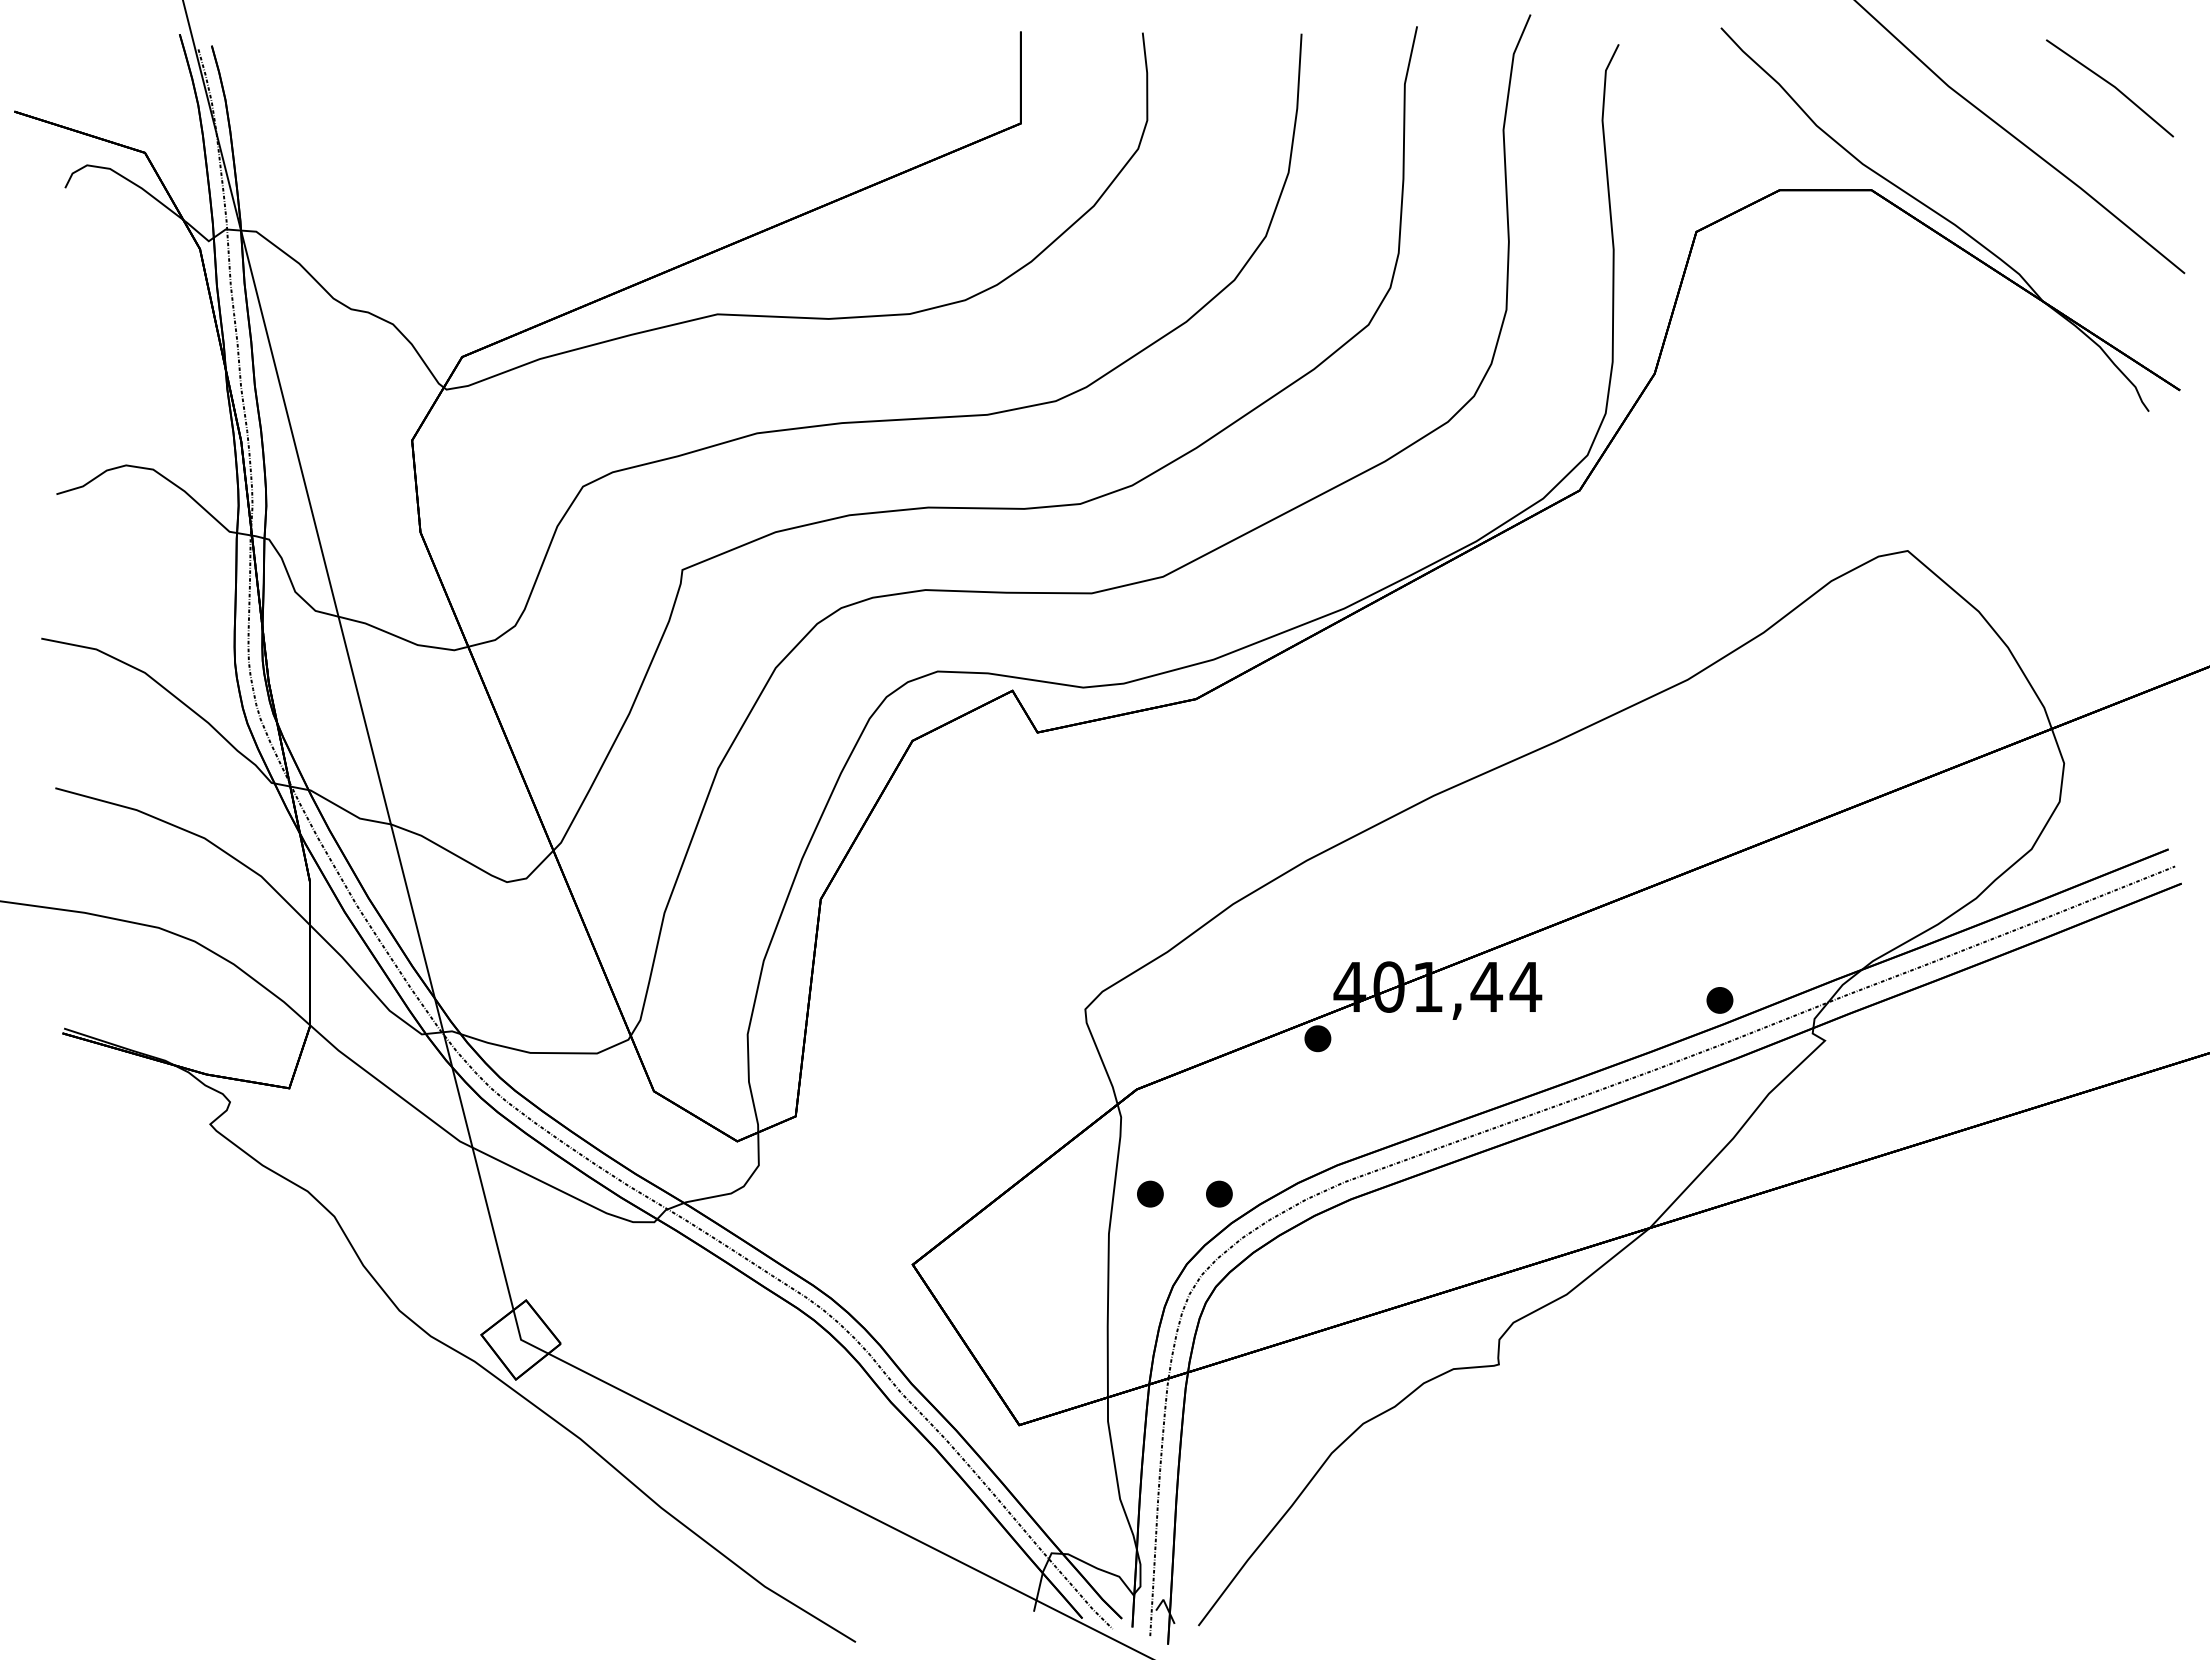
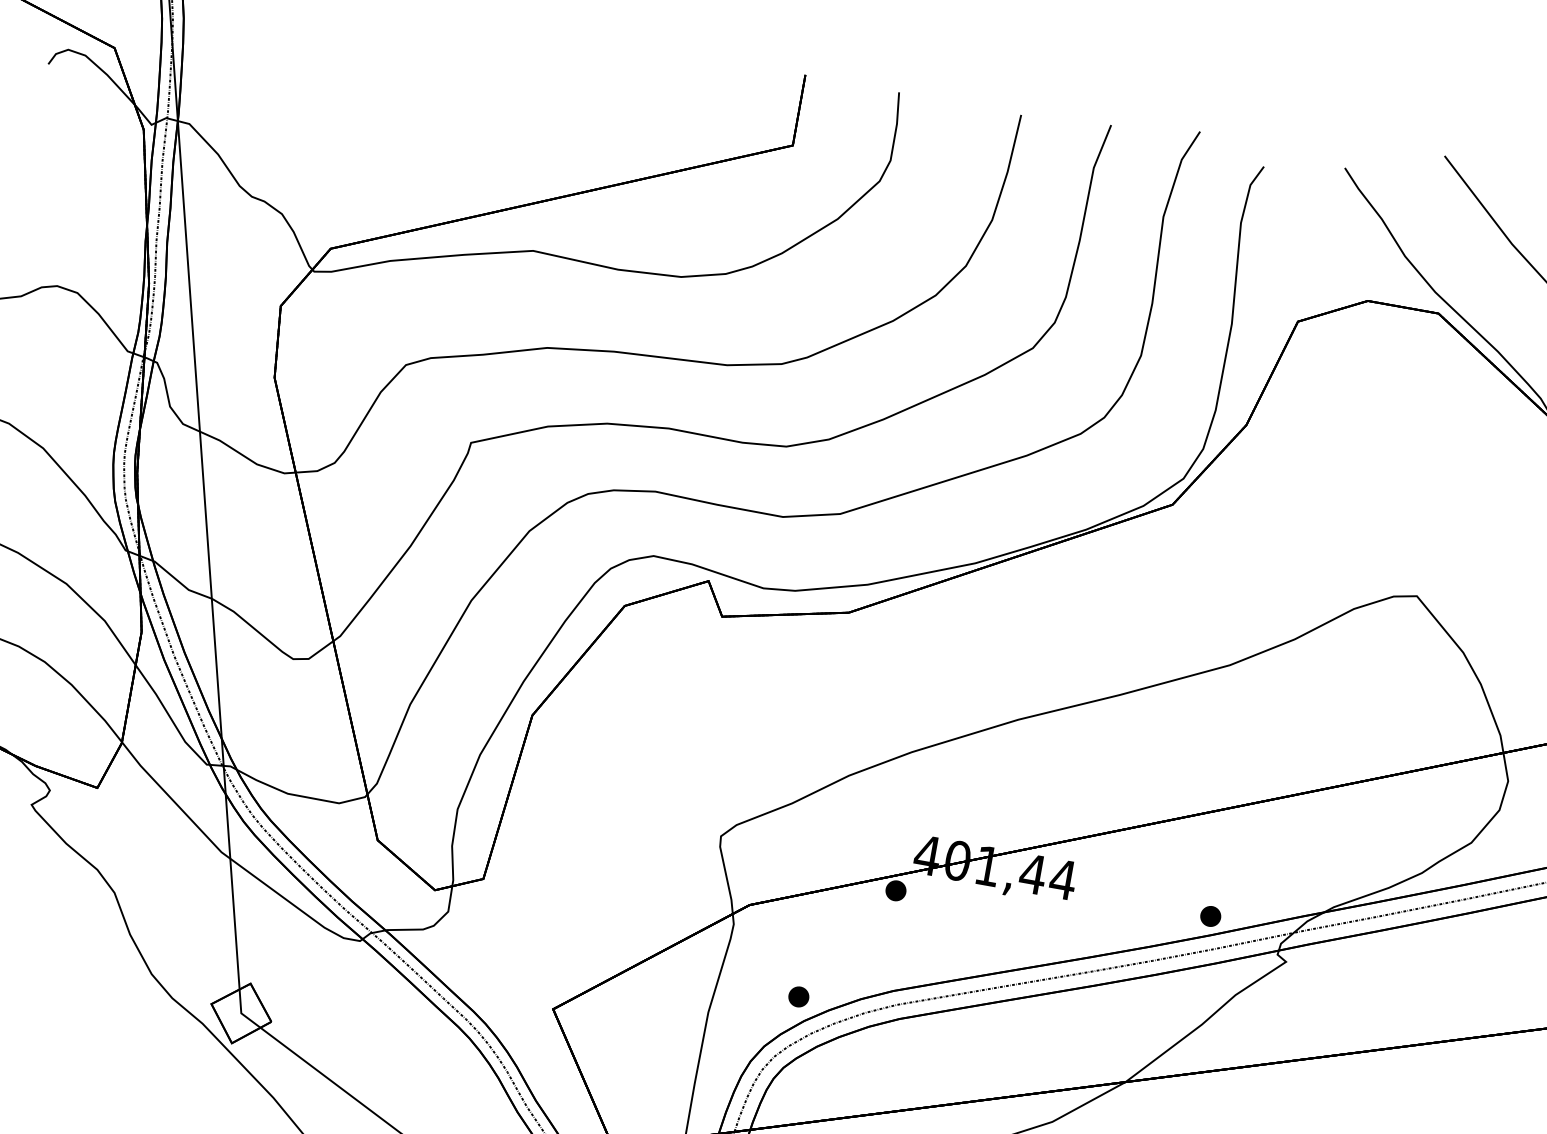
part: (1150, 1193) -> (745, 987), removed

